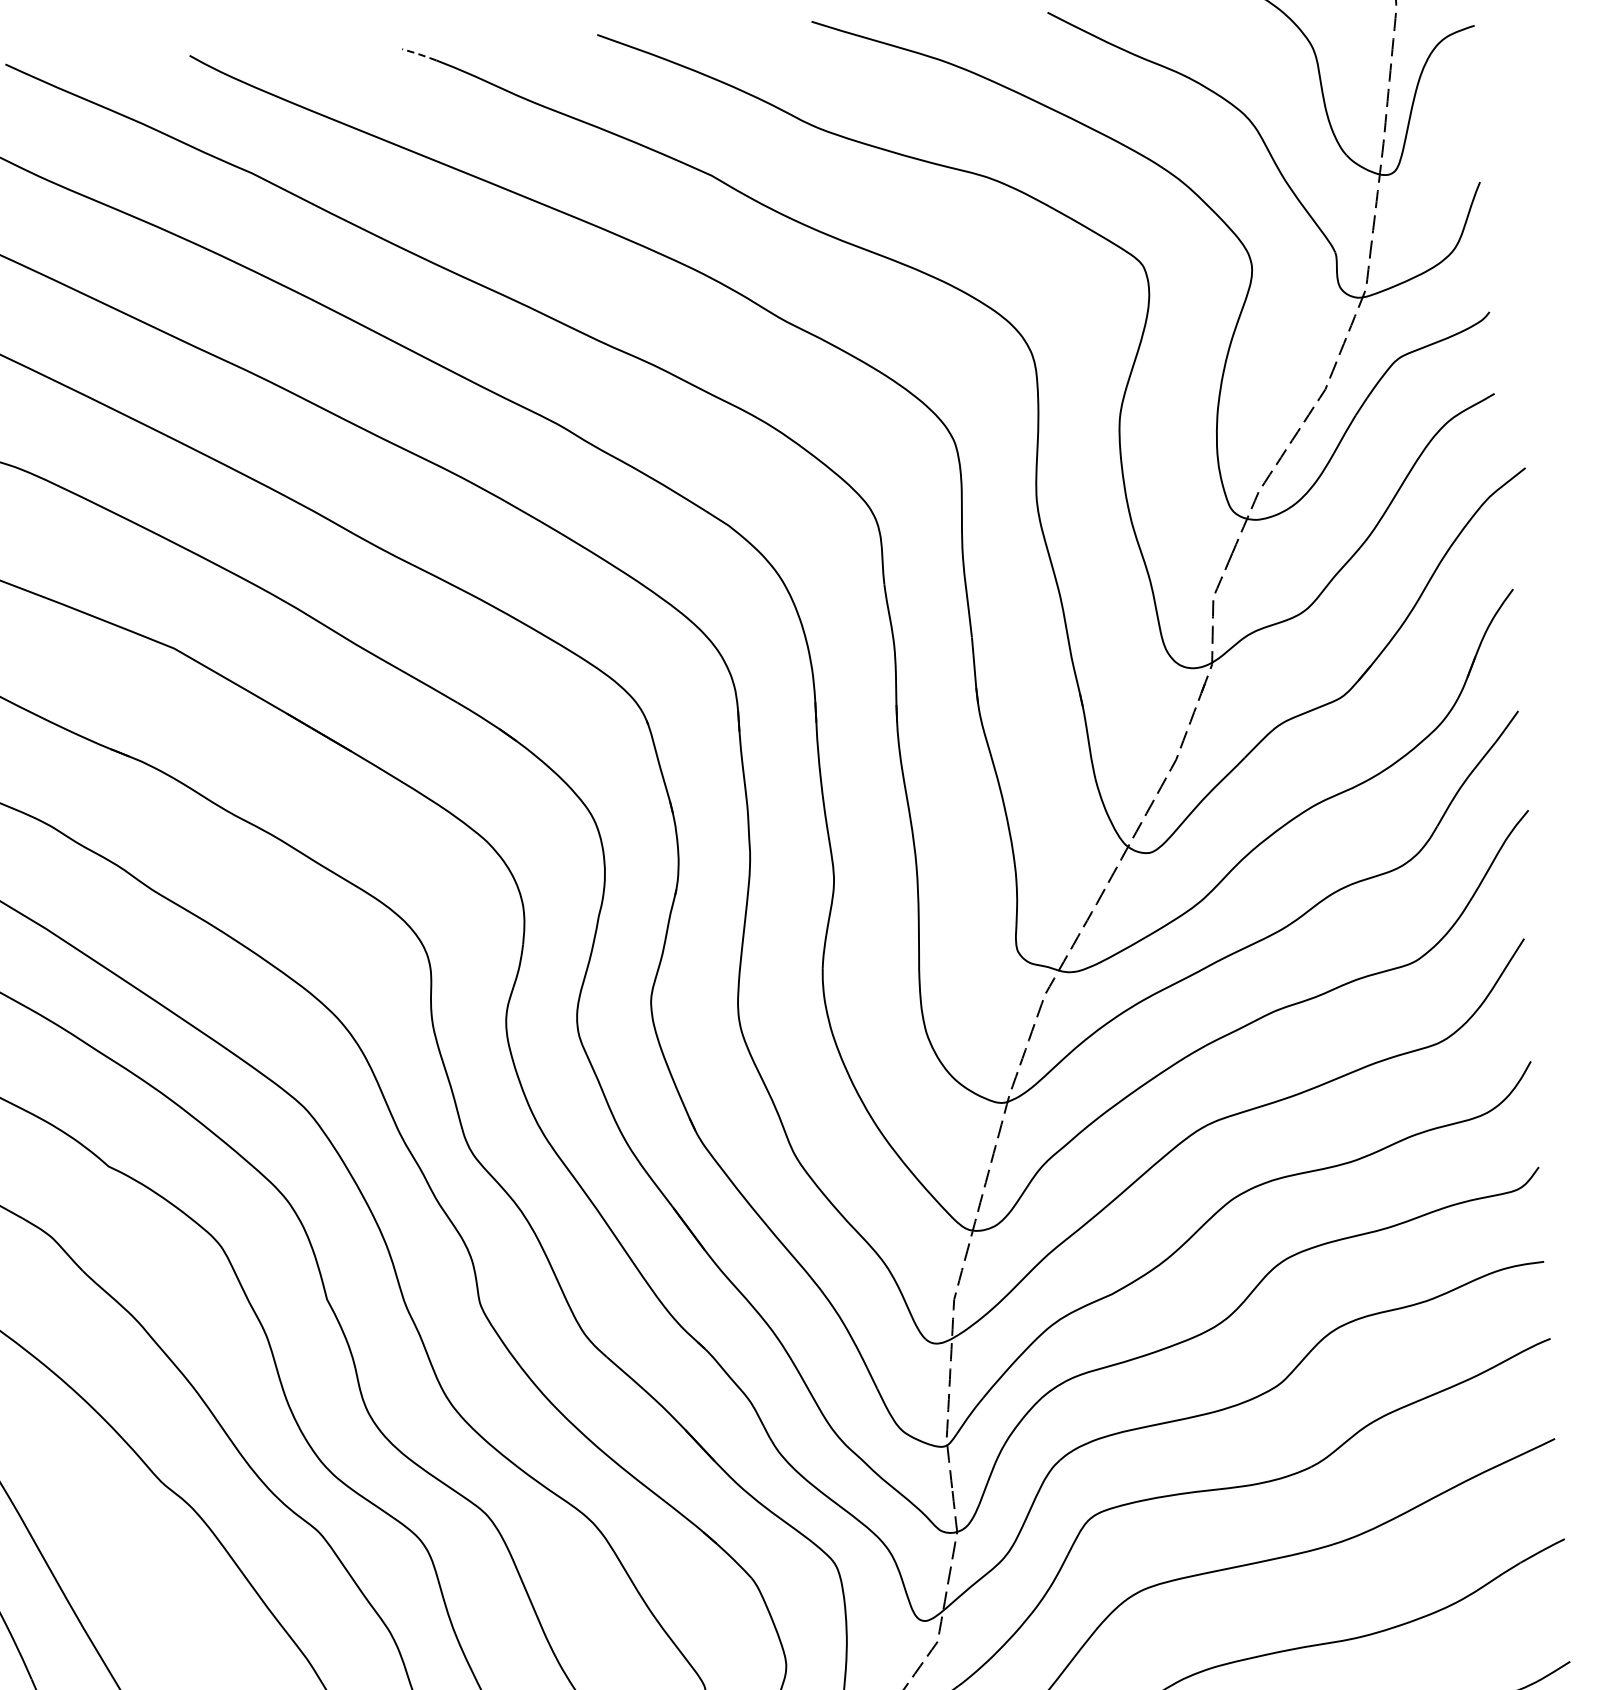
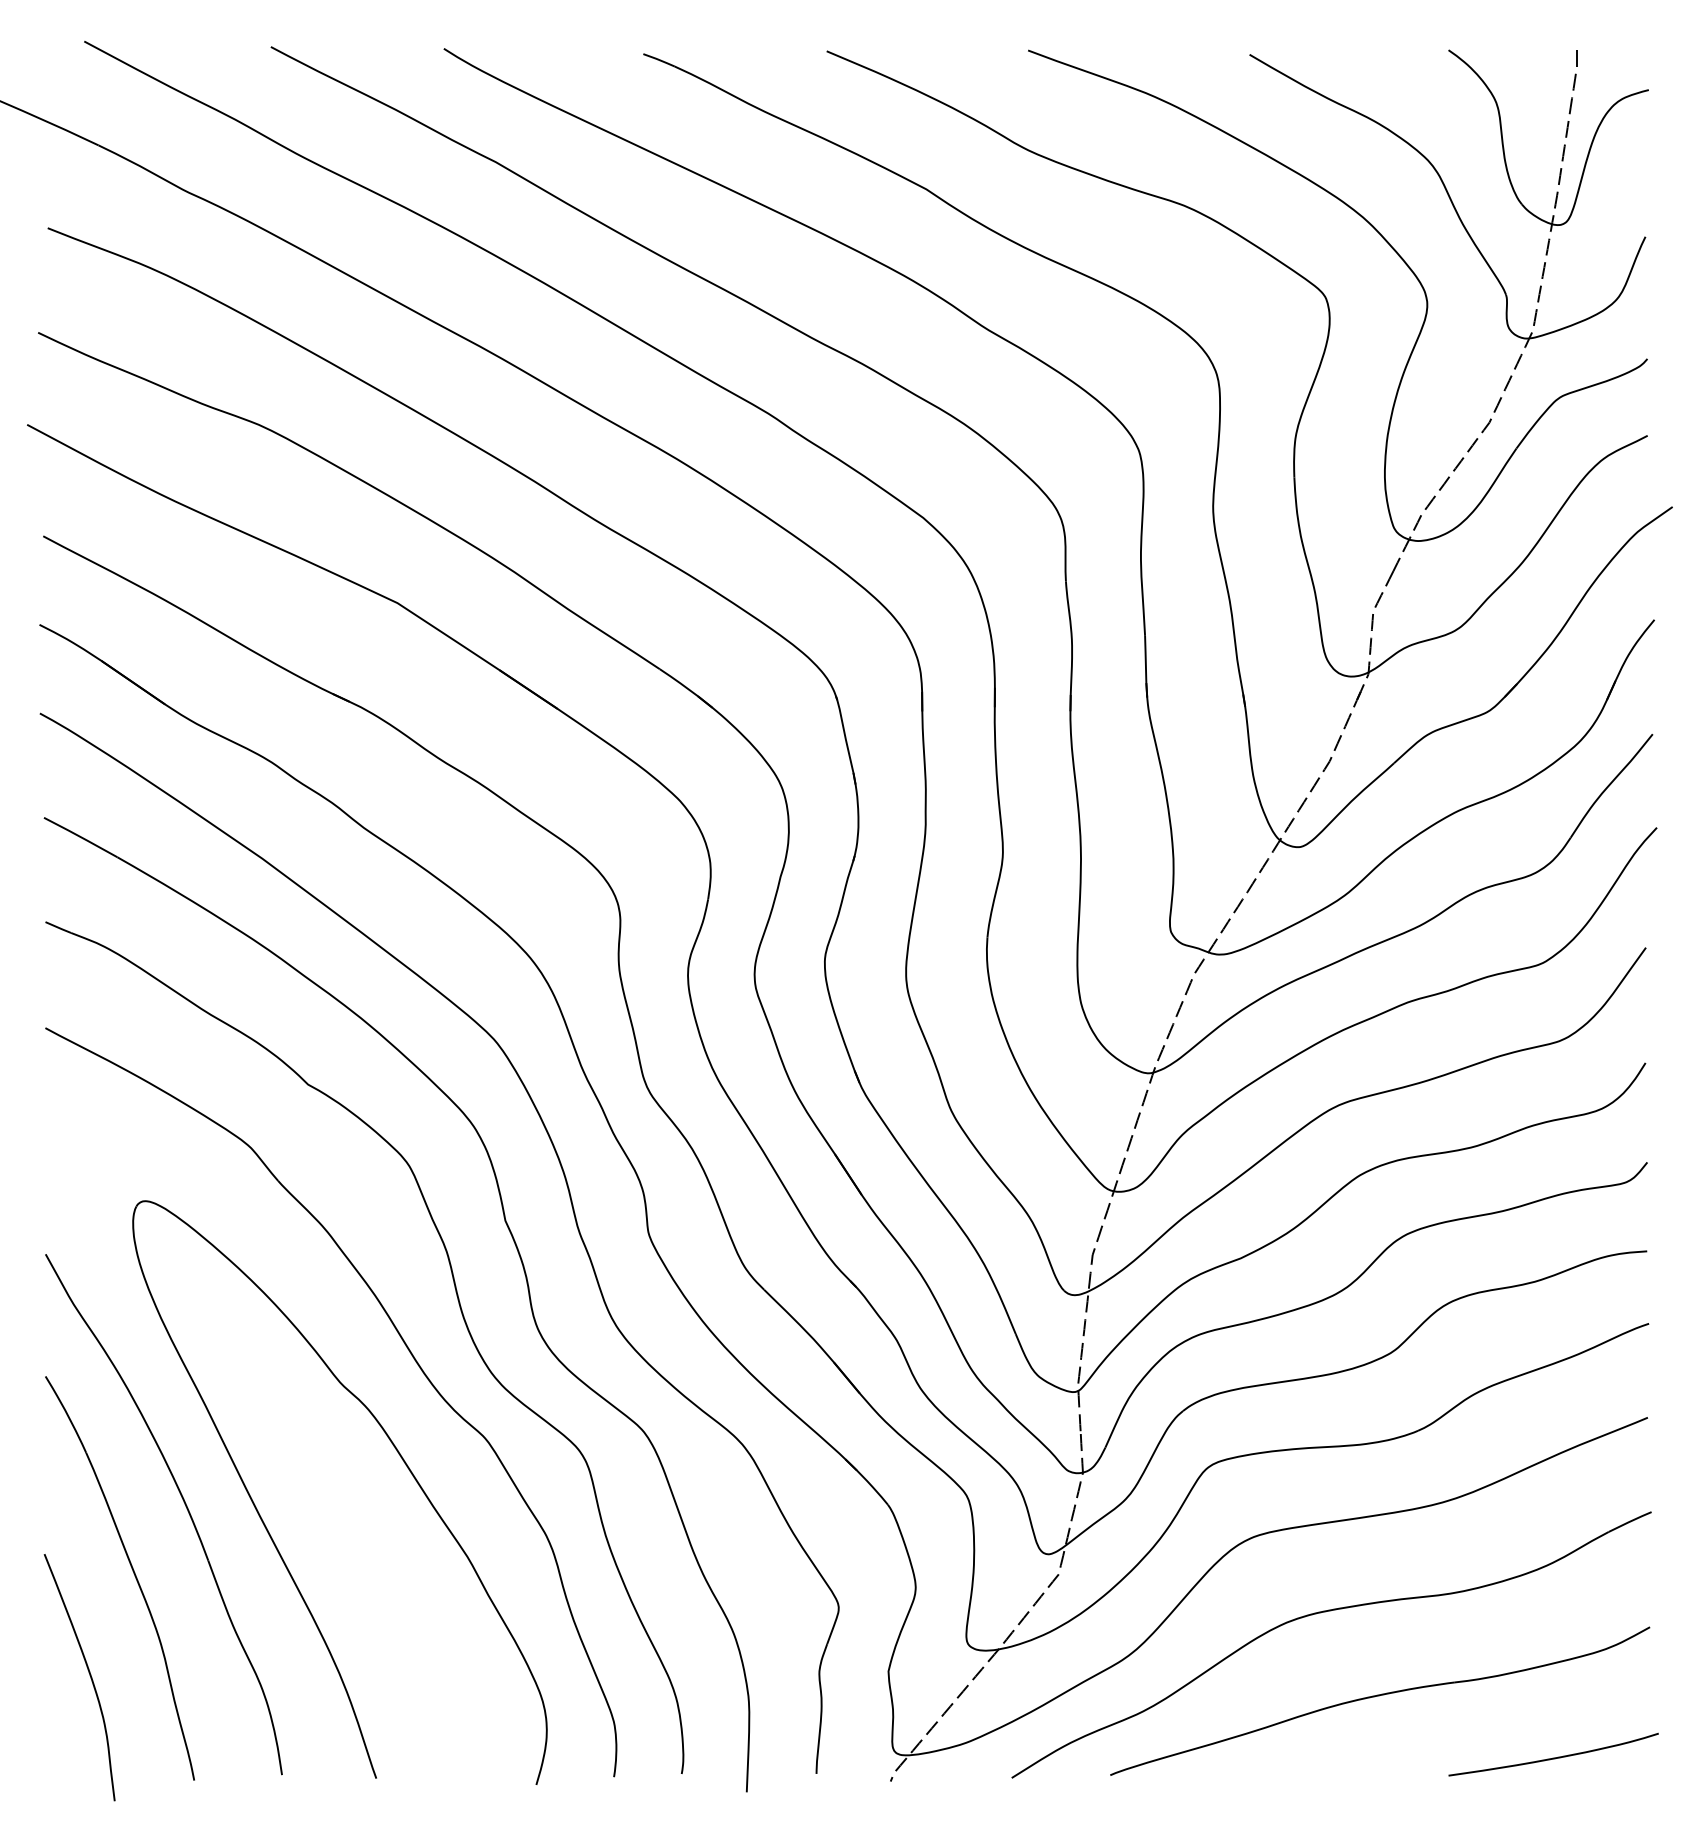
line: (419, 53) -> (659, 59), dashed -> solid

